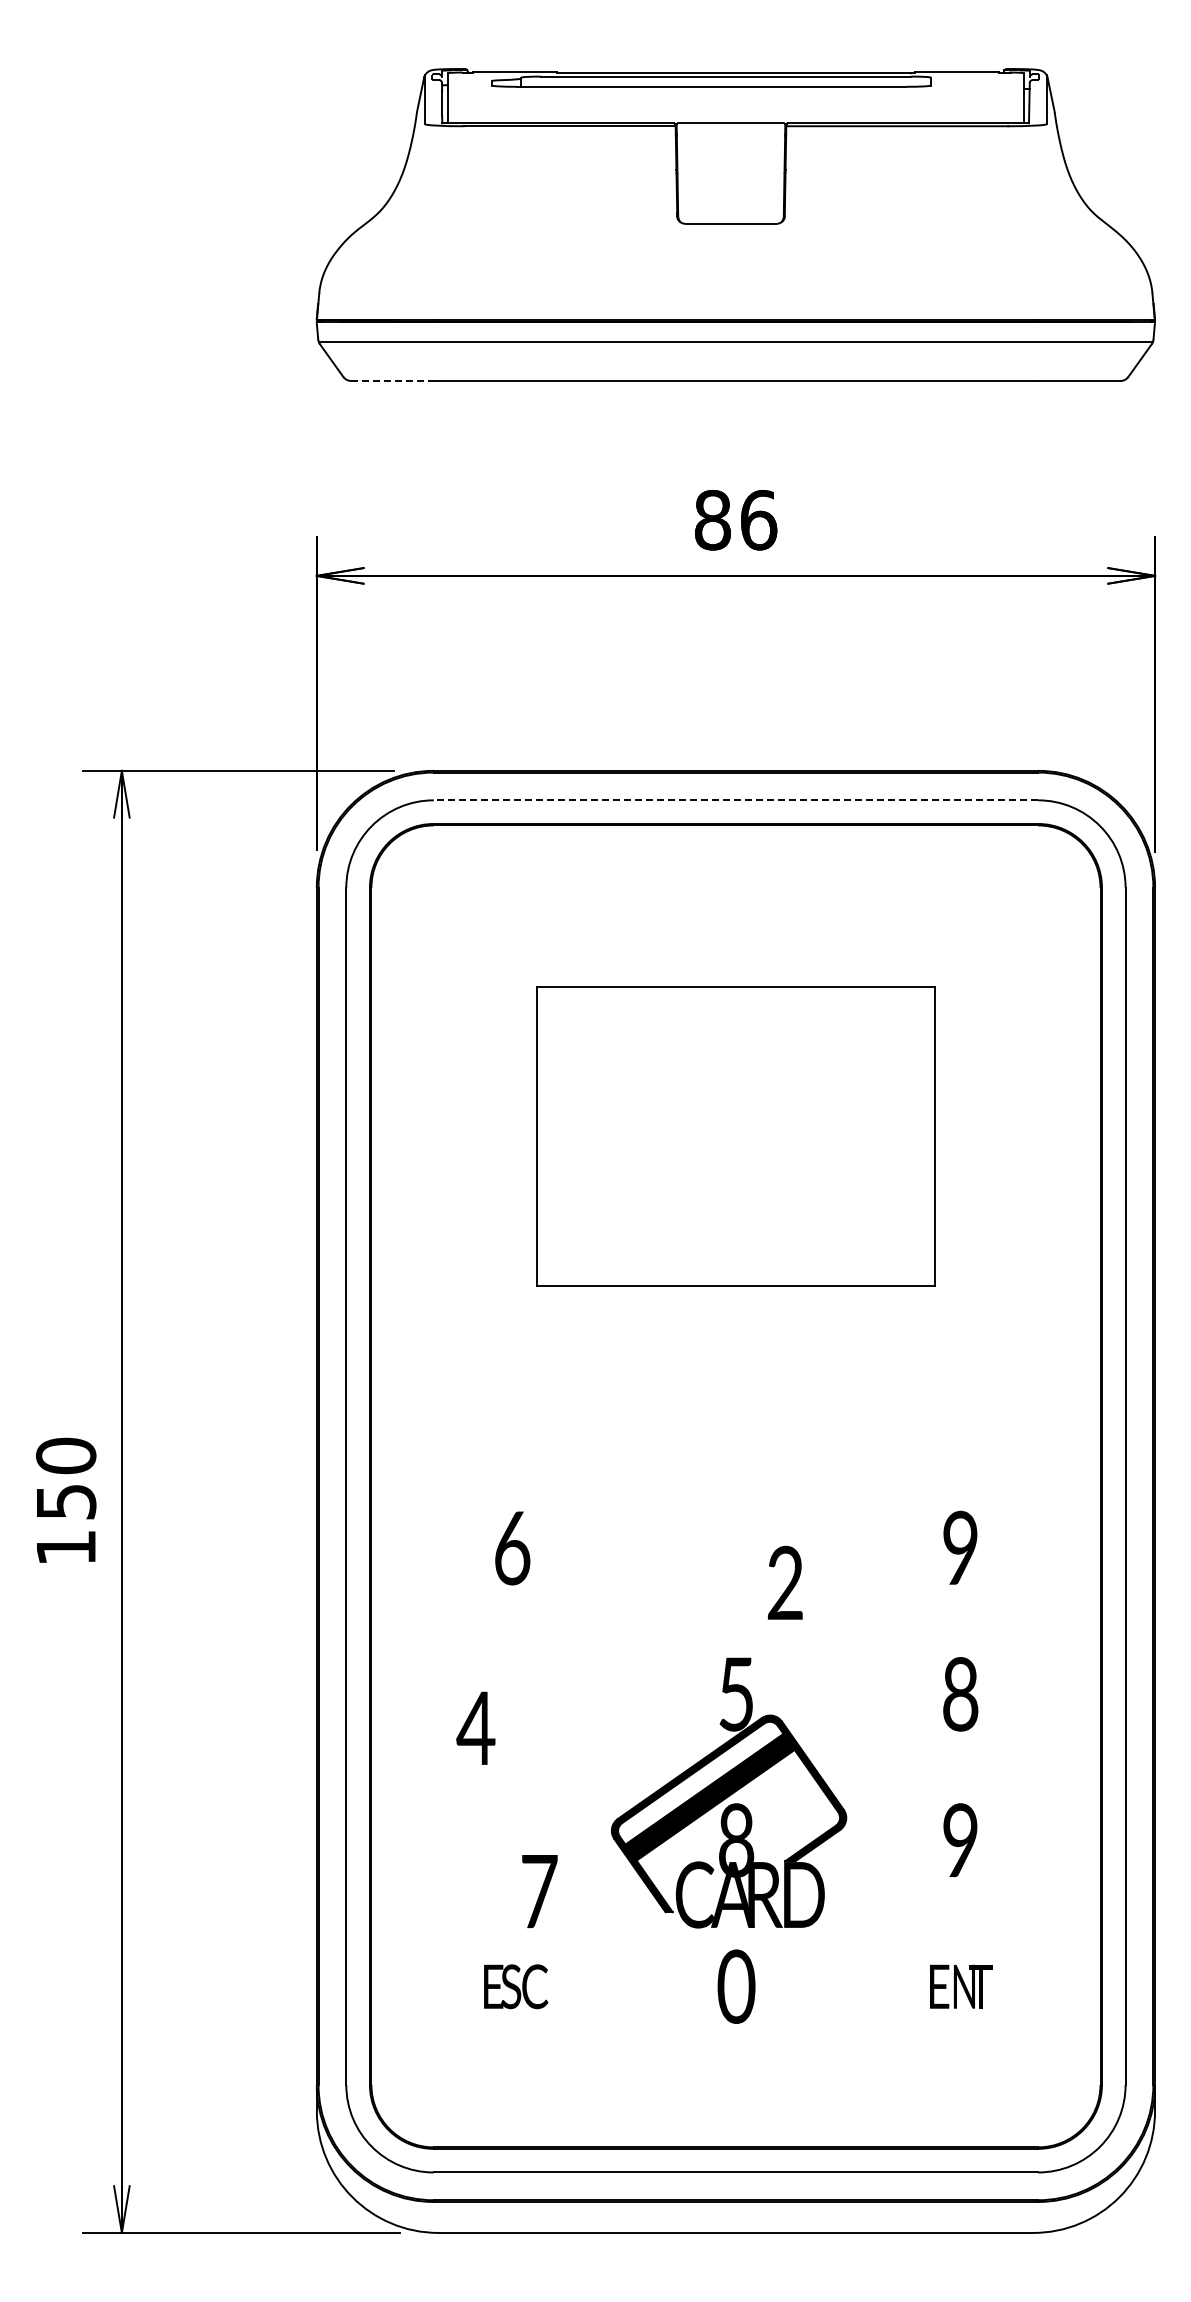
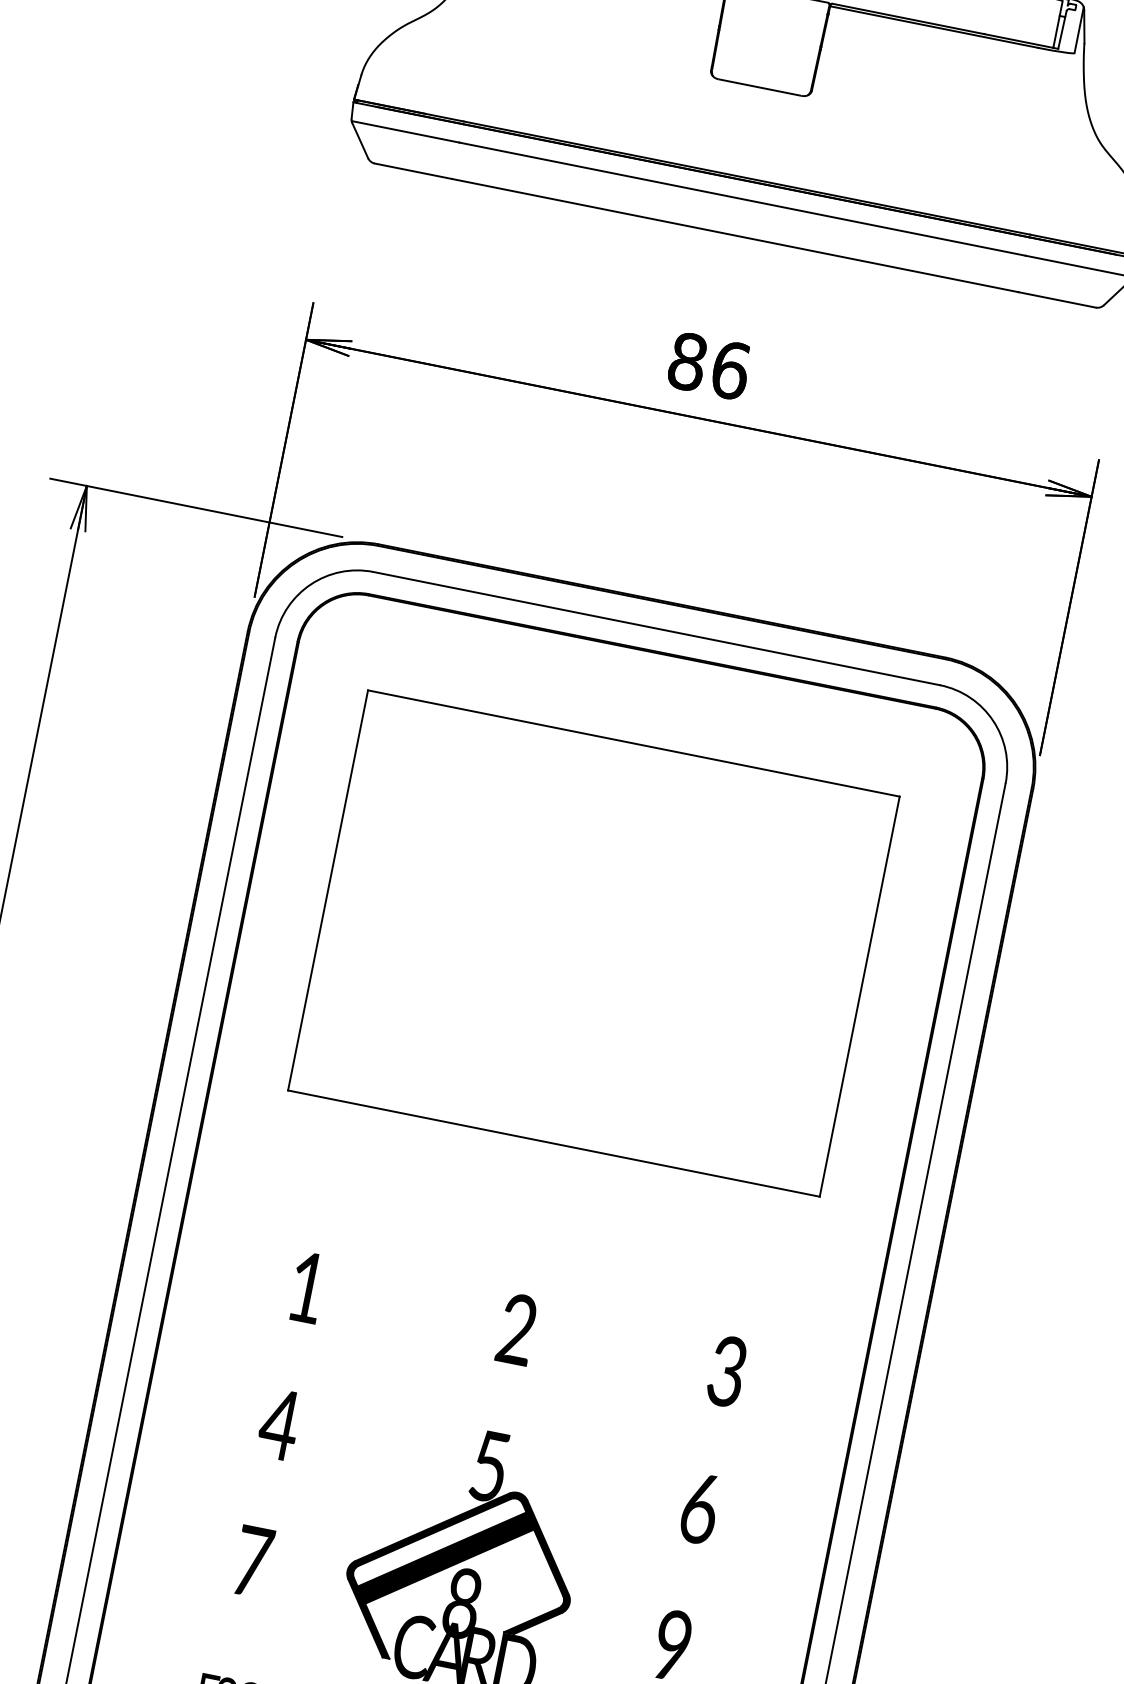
line: (392, 380) -> (413, 170), dashed -> solid
line: (735, 800) -> (656, 628), dashed -> solid
part: (735, 1136) -> (593, 943), size x1.43
text: (512, 1548) -> (307, 1287), 6 -> 1
text: (960, 1548) -> (727, 1371), 9 -> 3
text: (785, 1582) -> (517, 1328), moved
text: (960, 1694) -> (699, 1508), 8 -> 6
text: (475, 1727) -> (279, 1423), moved
text: (539, 1891) -> (252, 1561), moved

